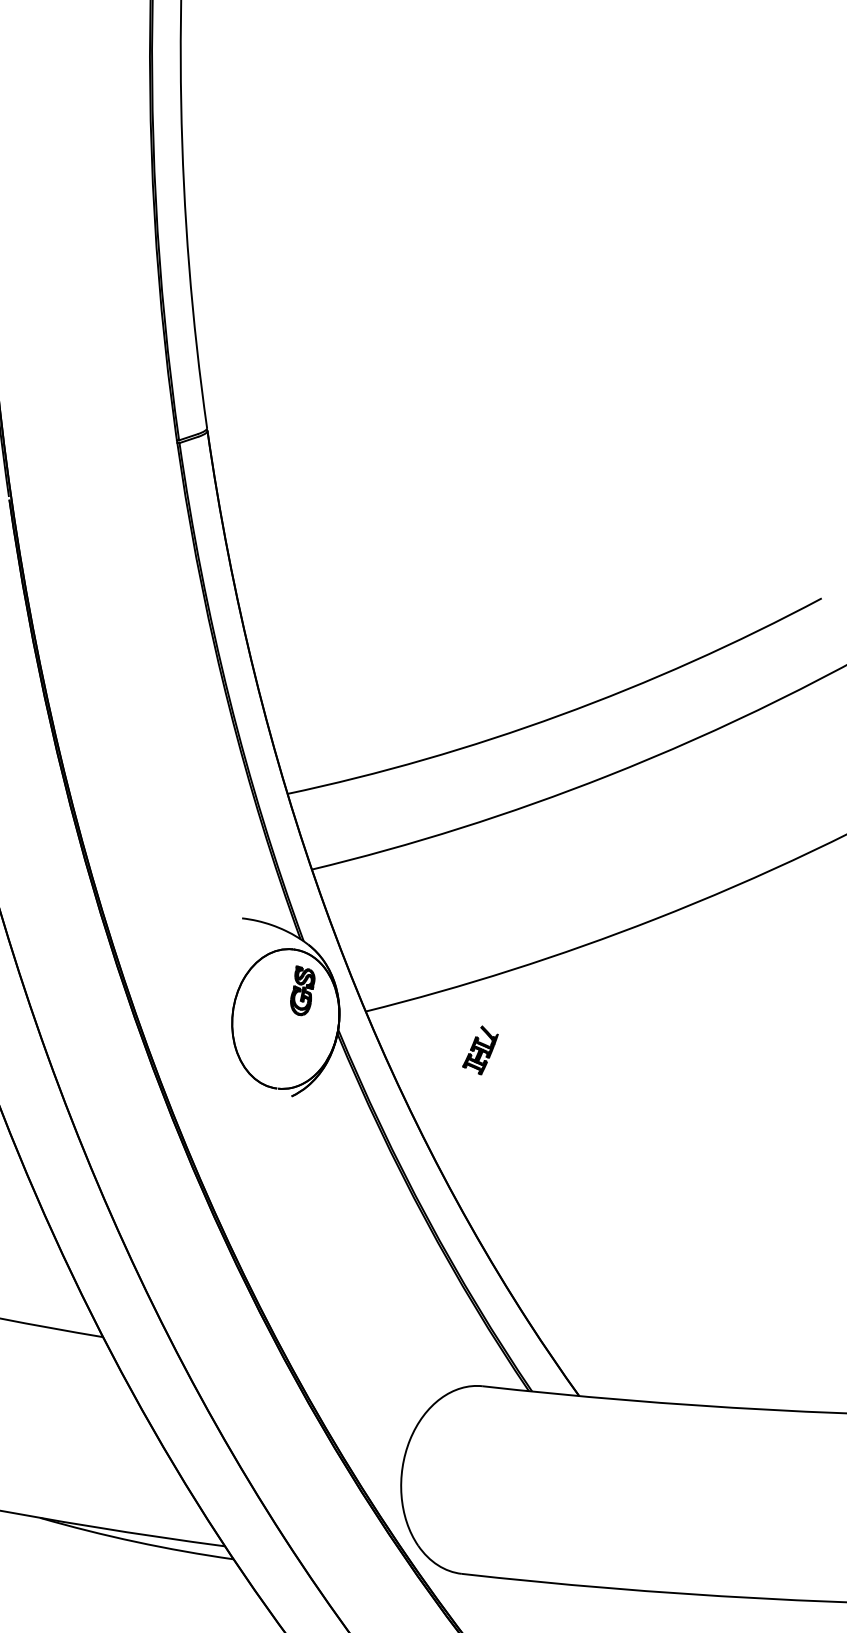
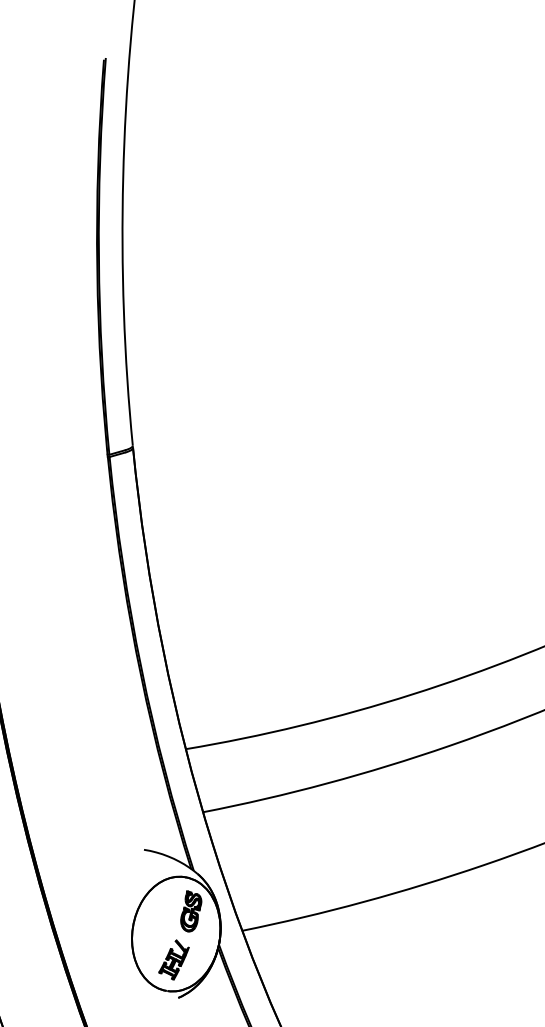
part: (480, 1050) -> (174, 959), moved

